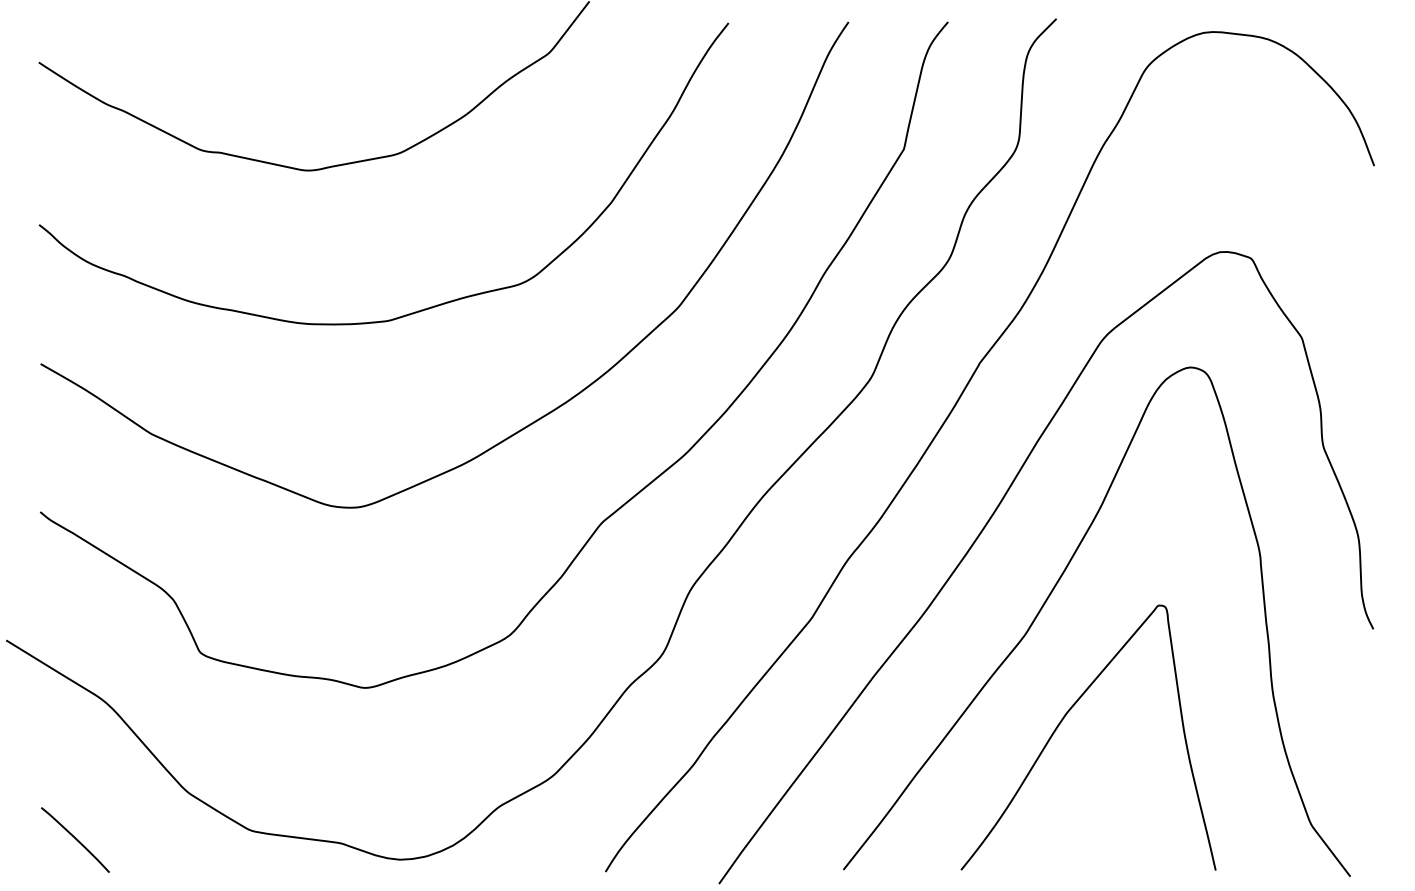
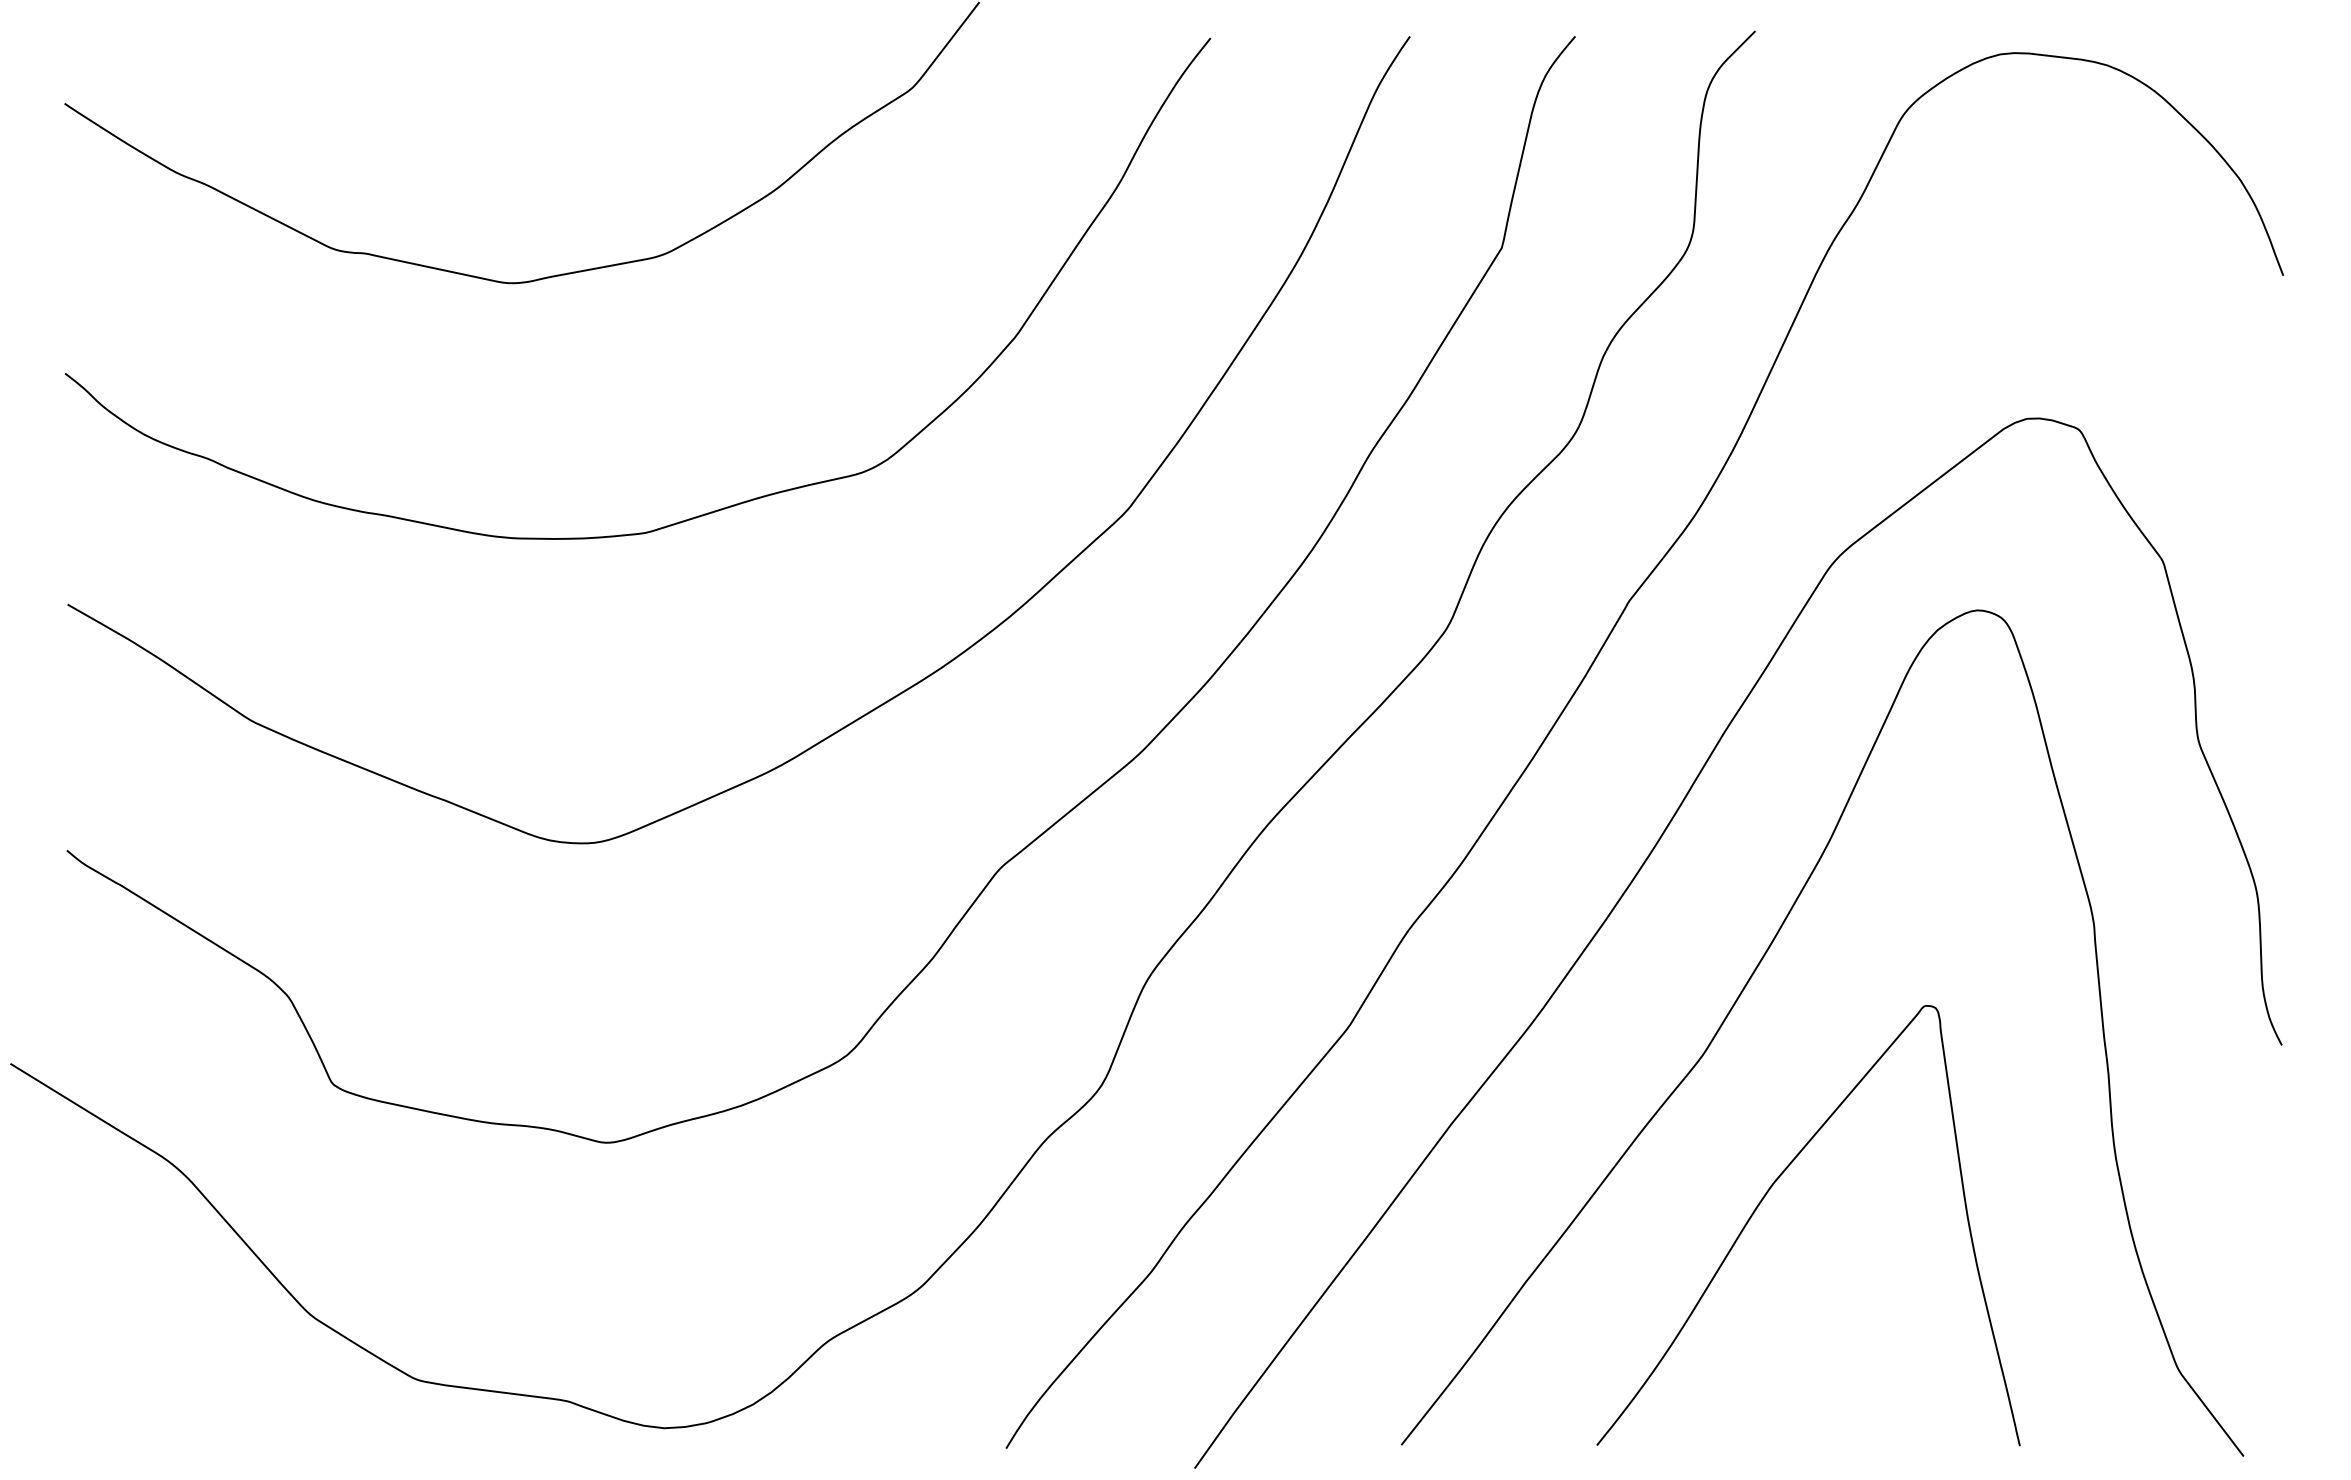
curve: (75, 839) -> (125, 1394), removed

